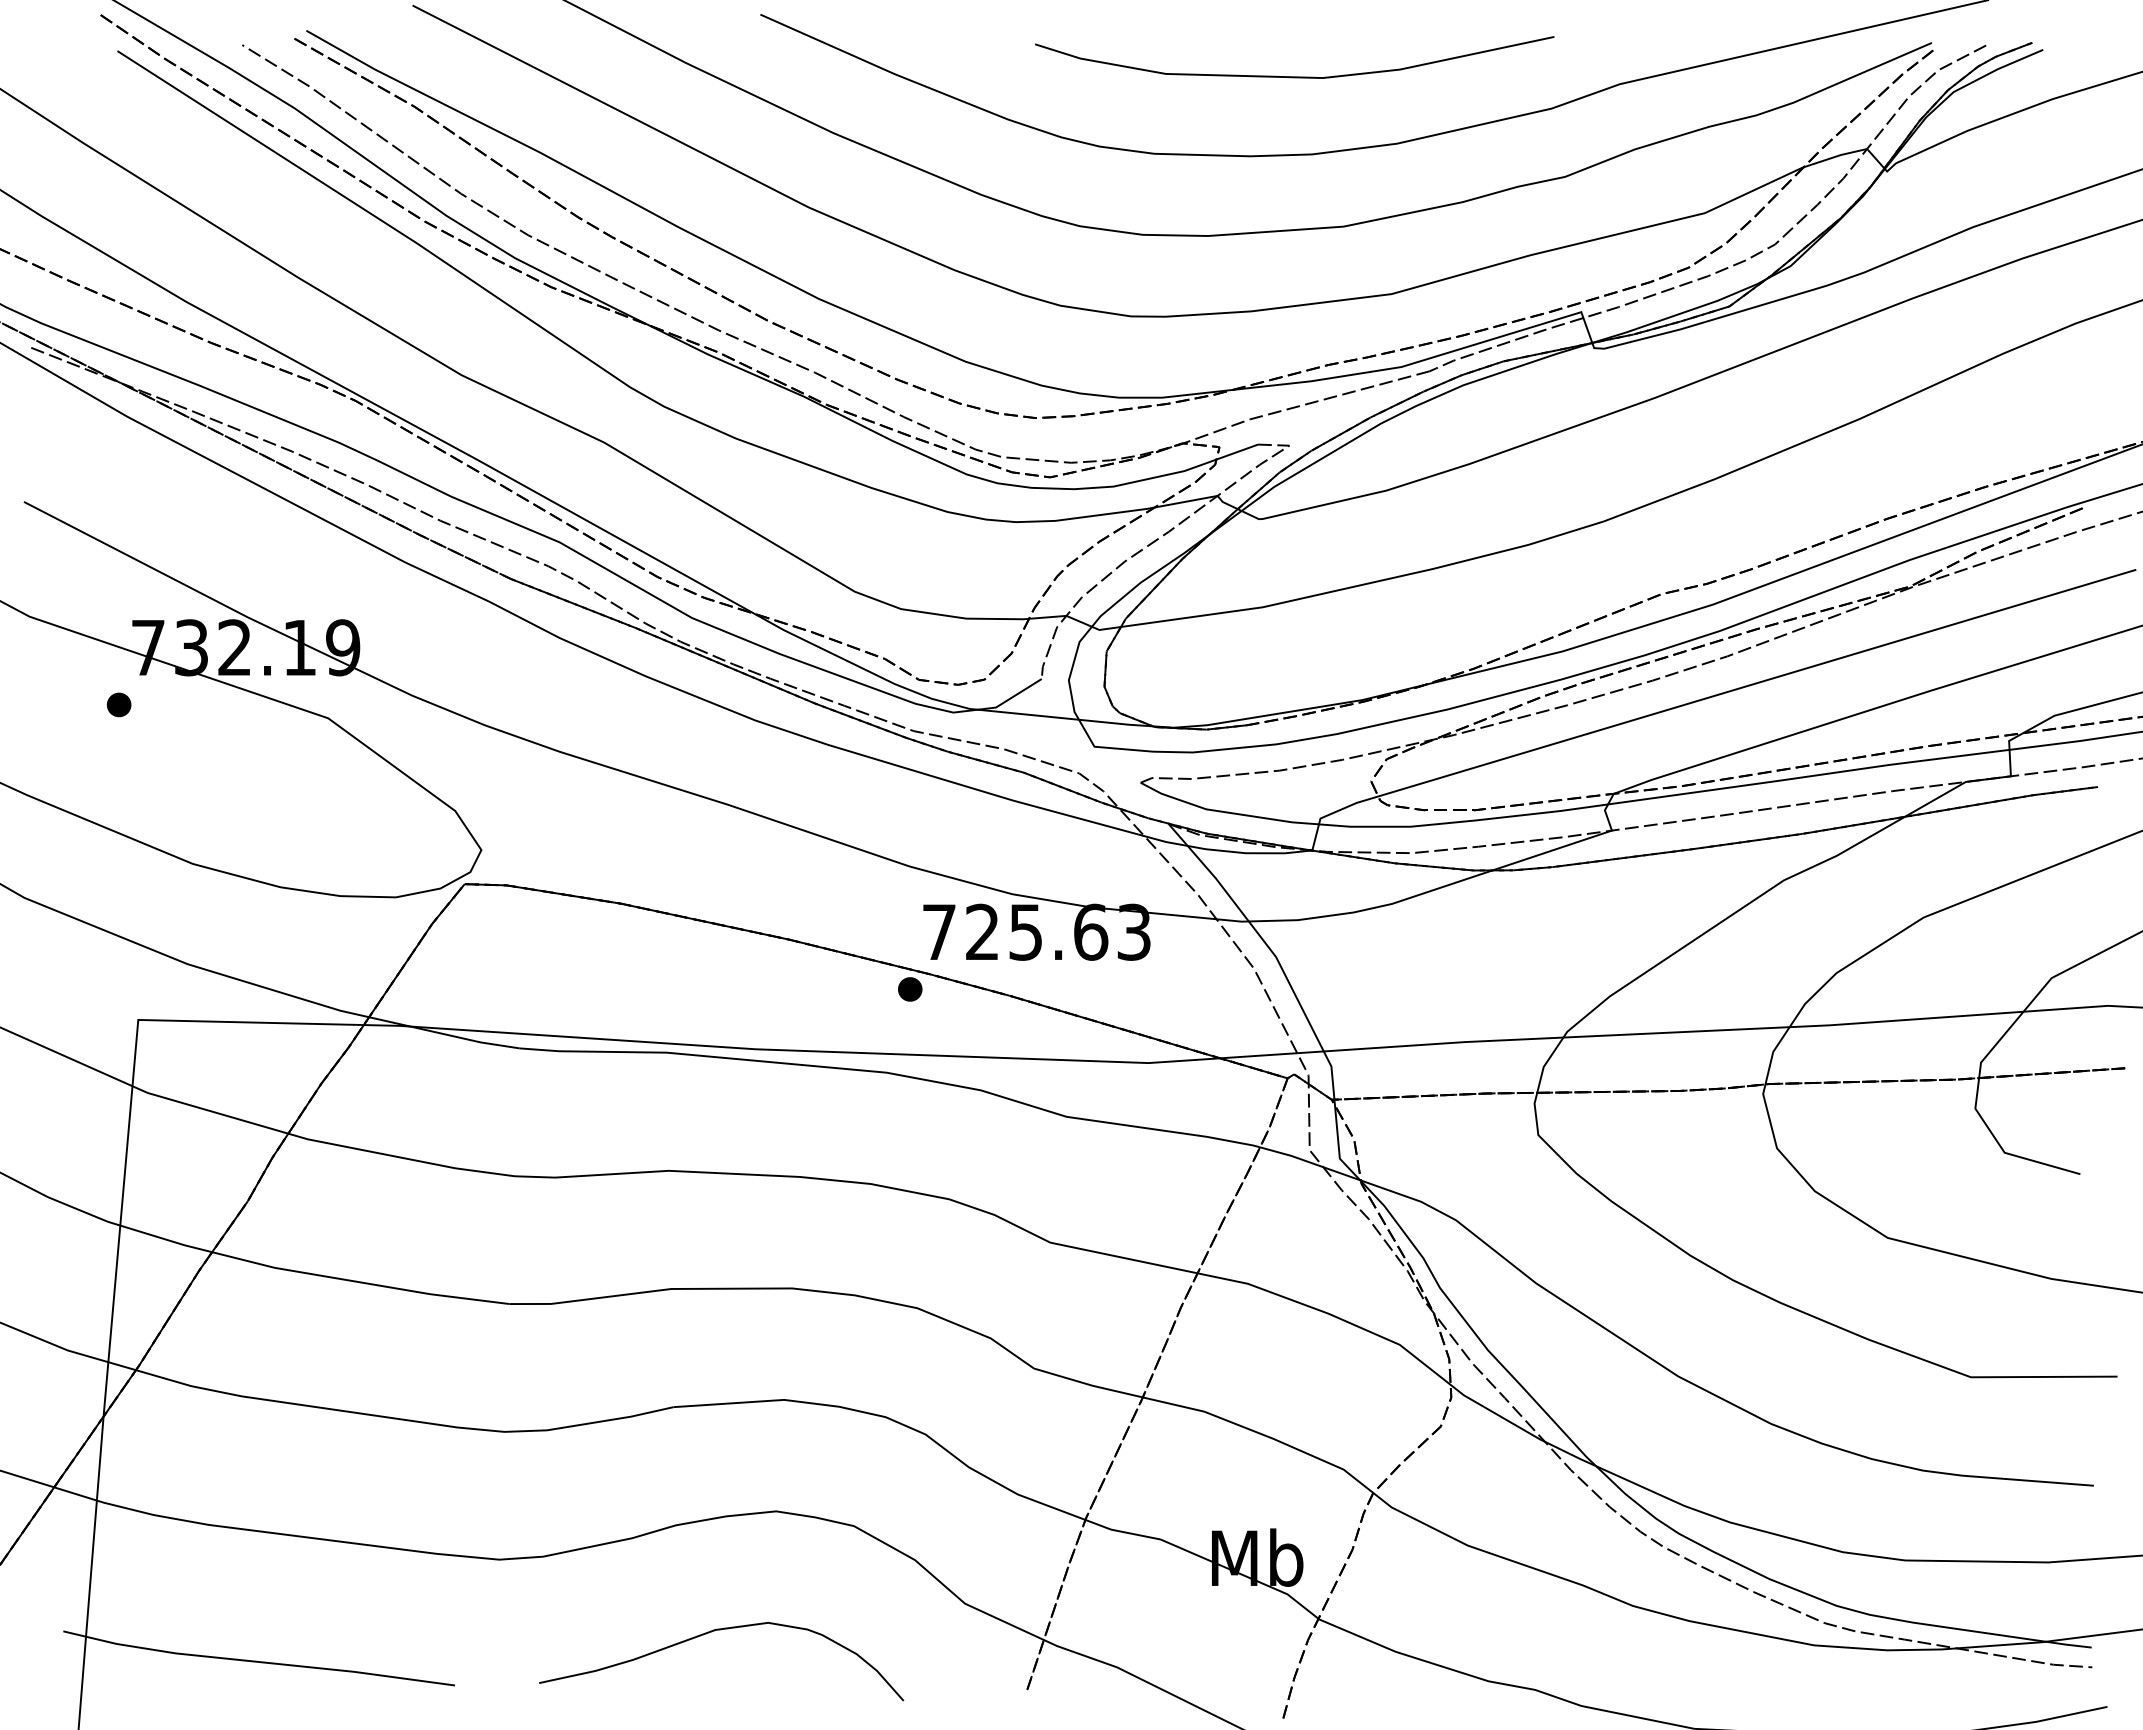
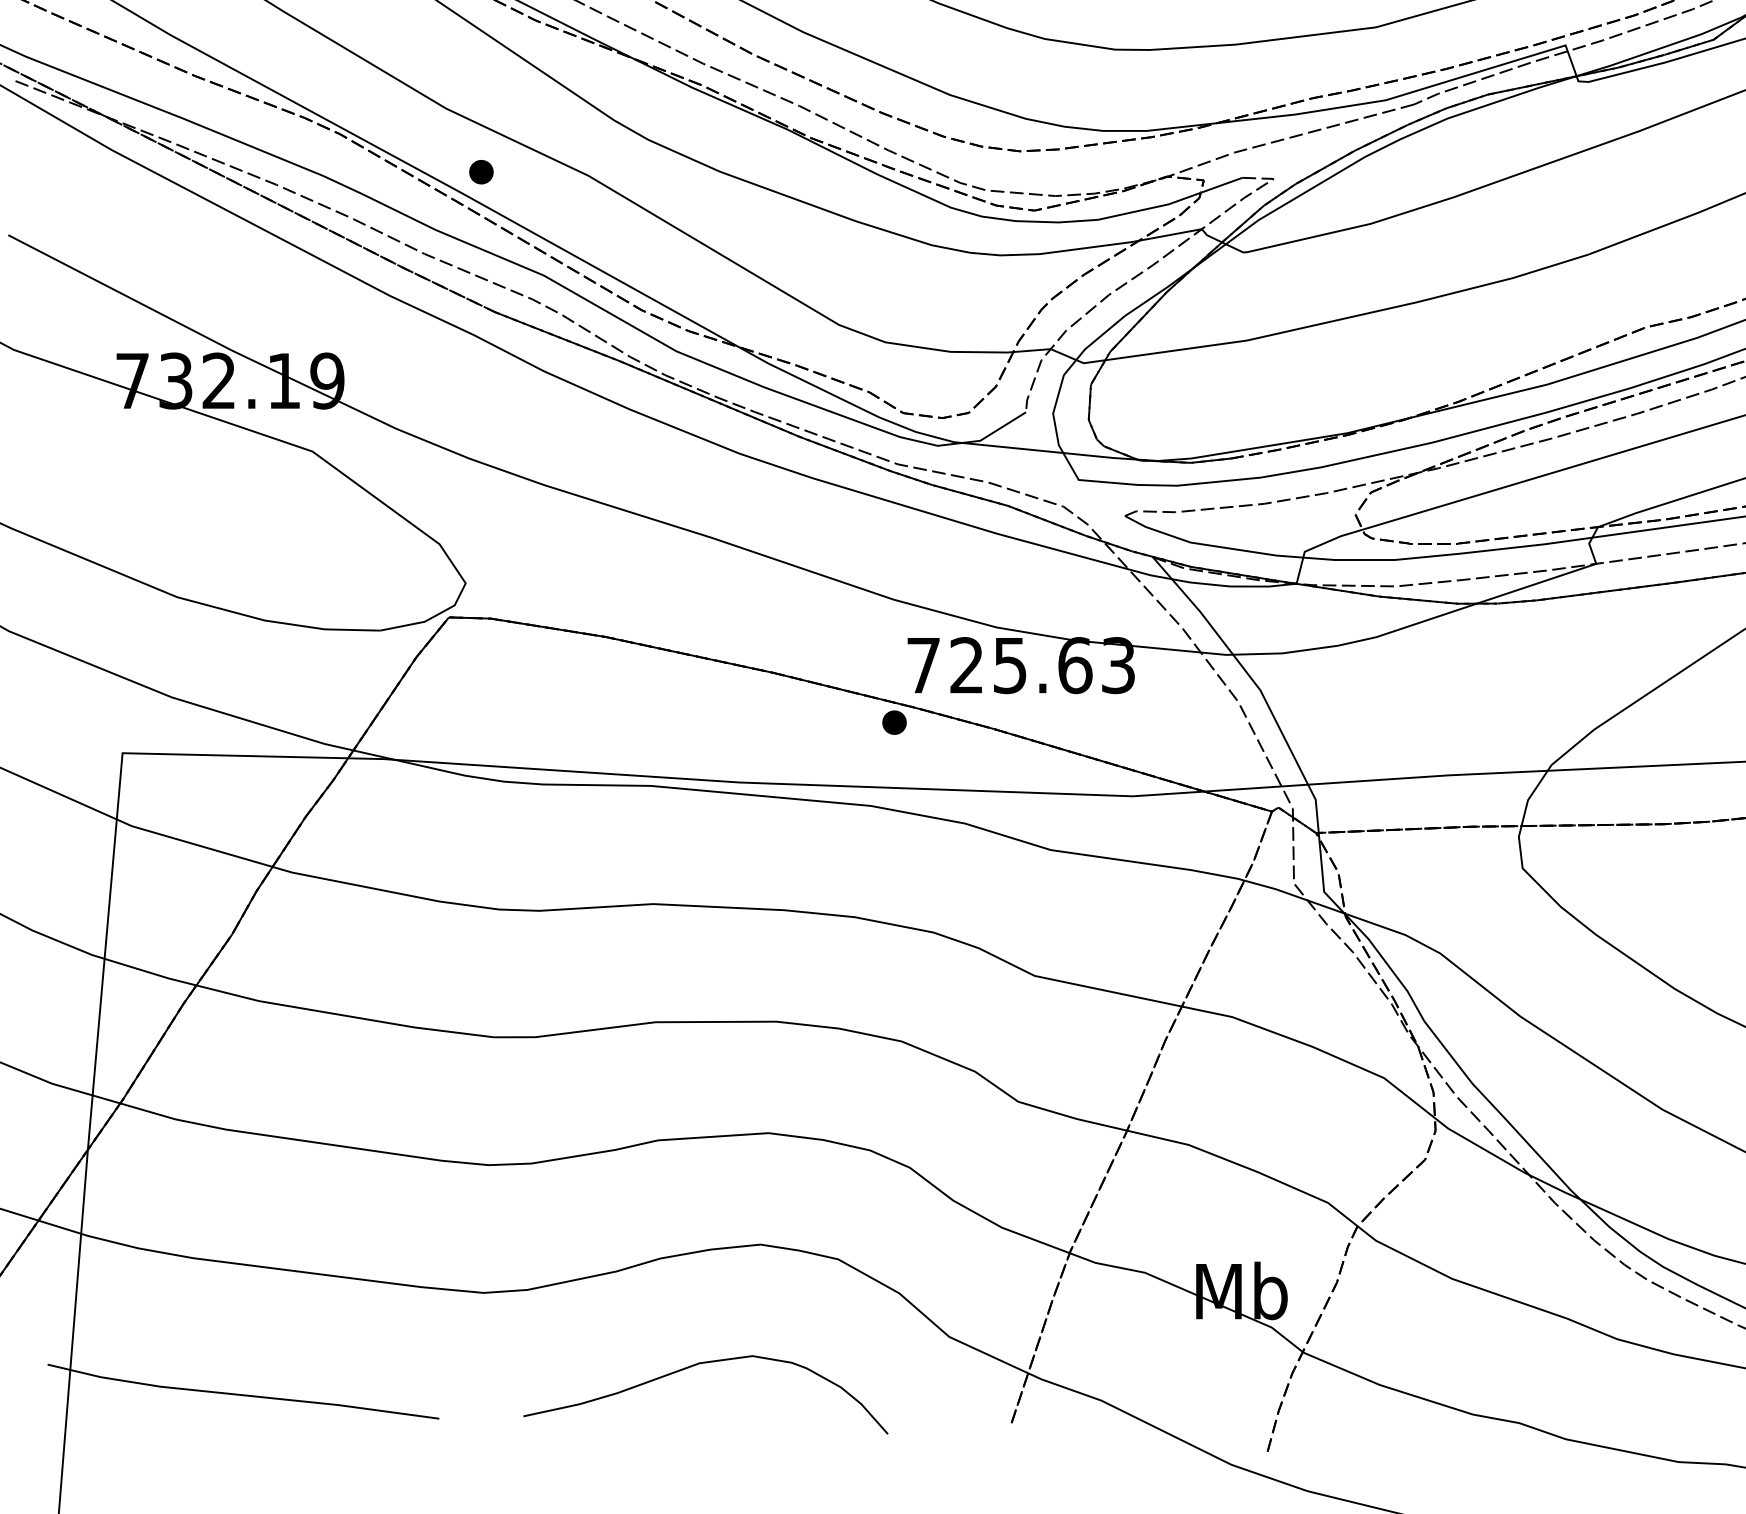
part: (119, 704) -> (481, 171), moved

